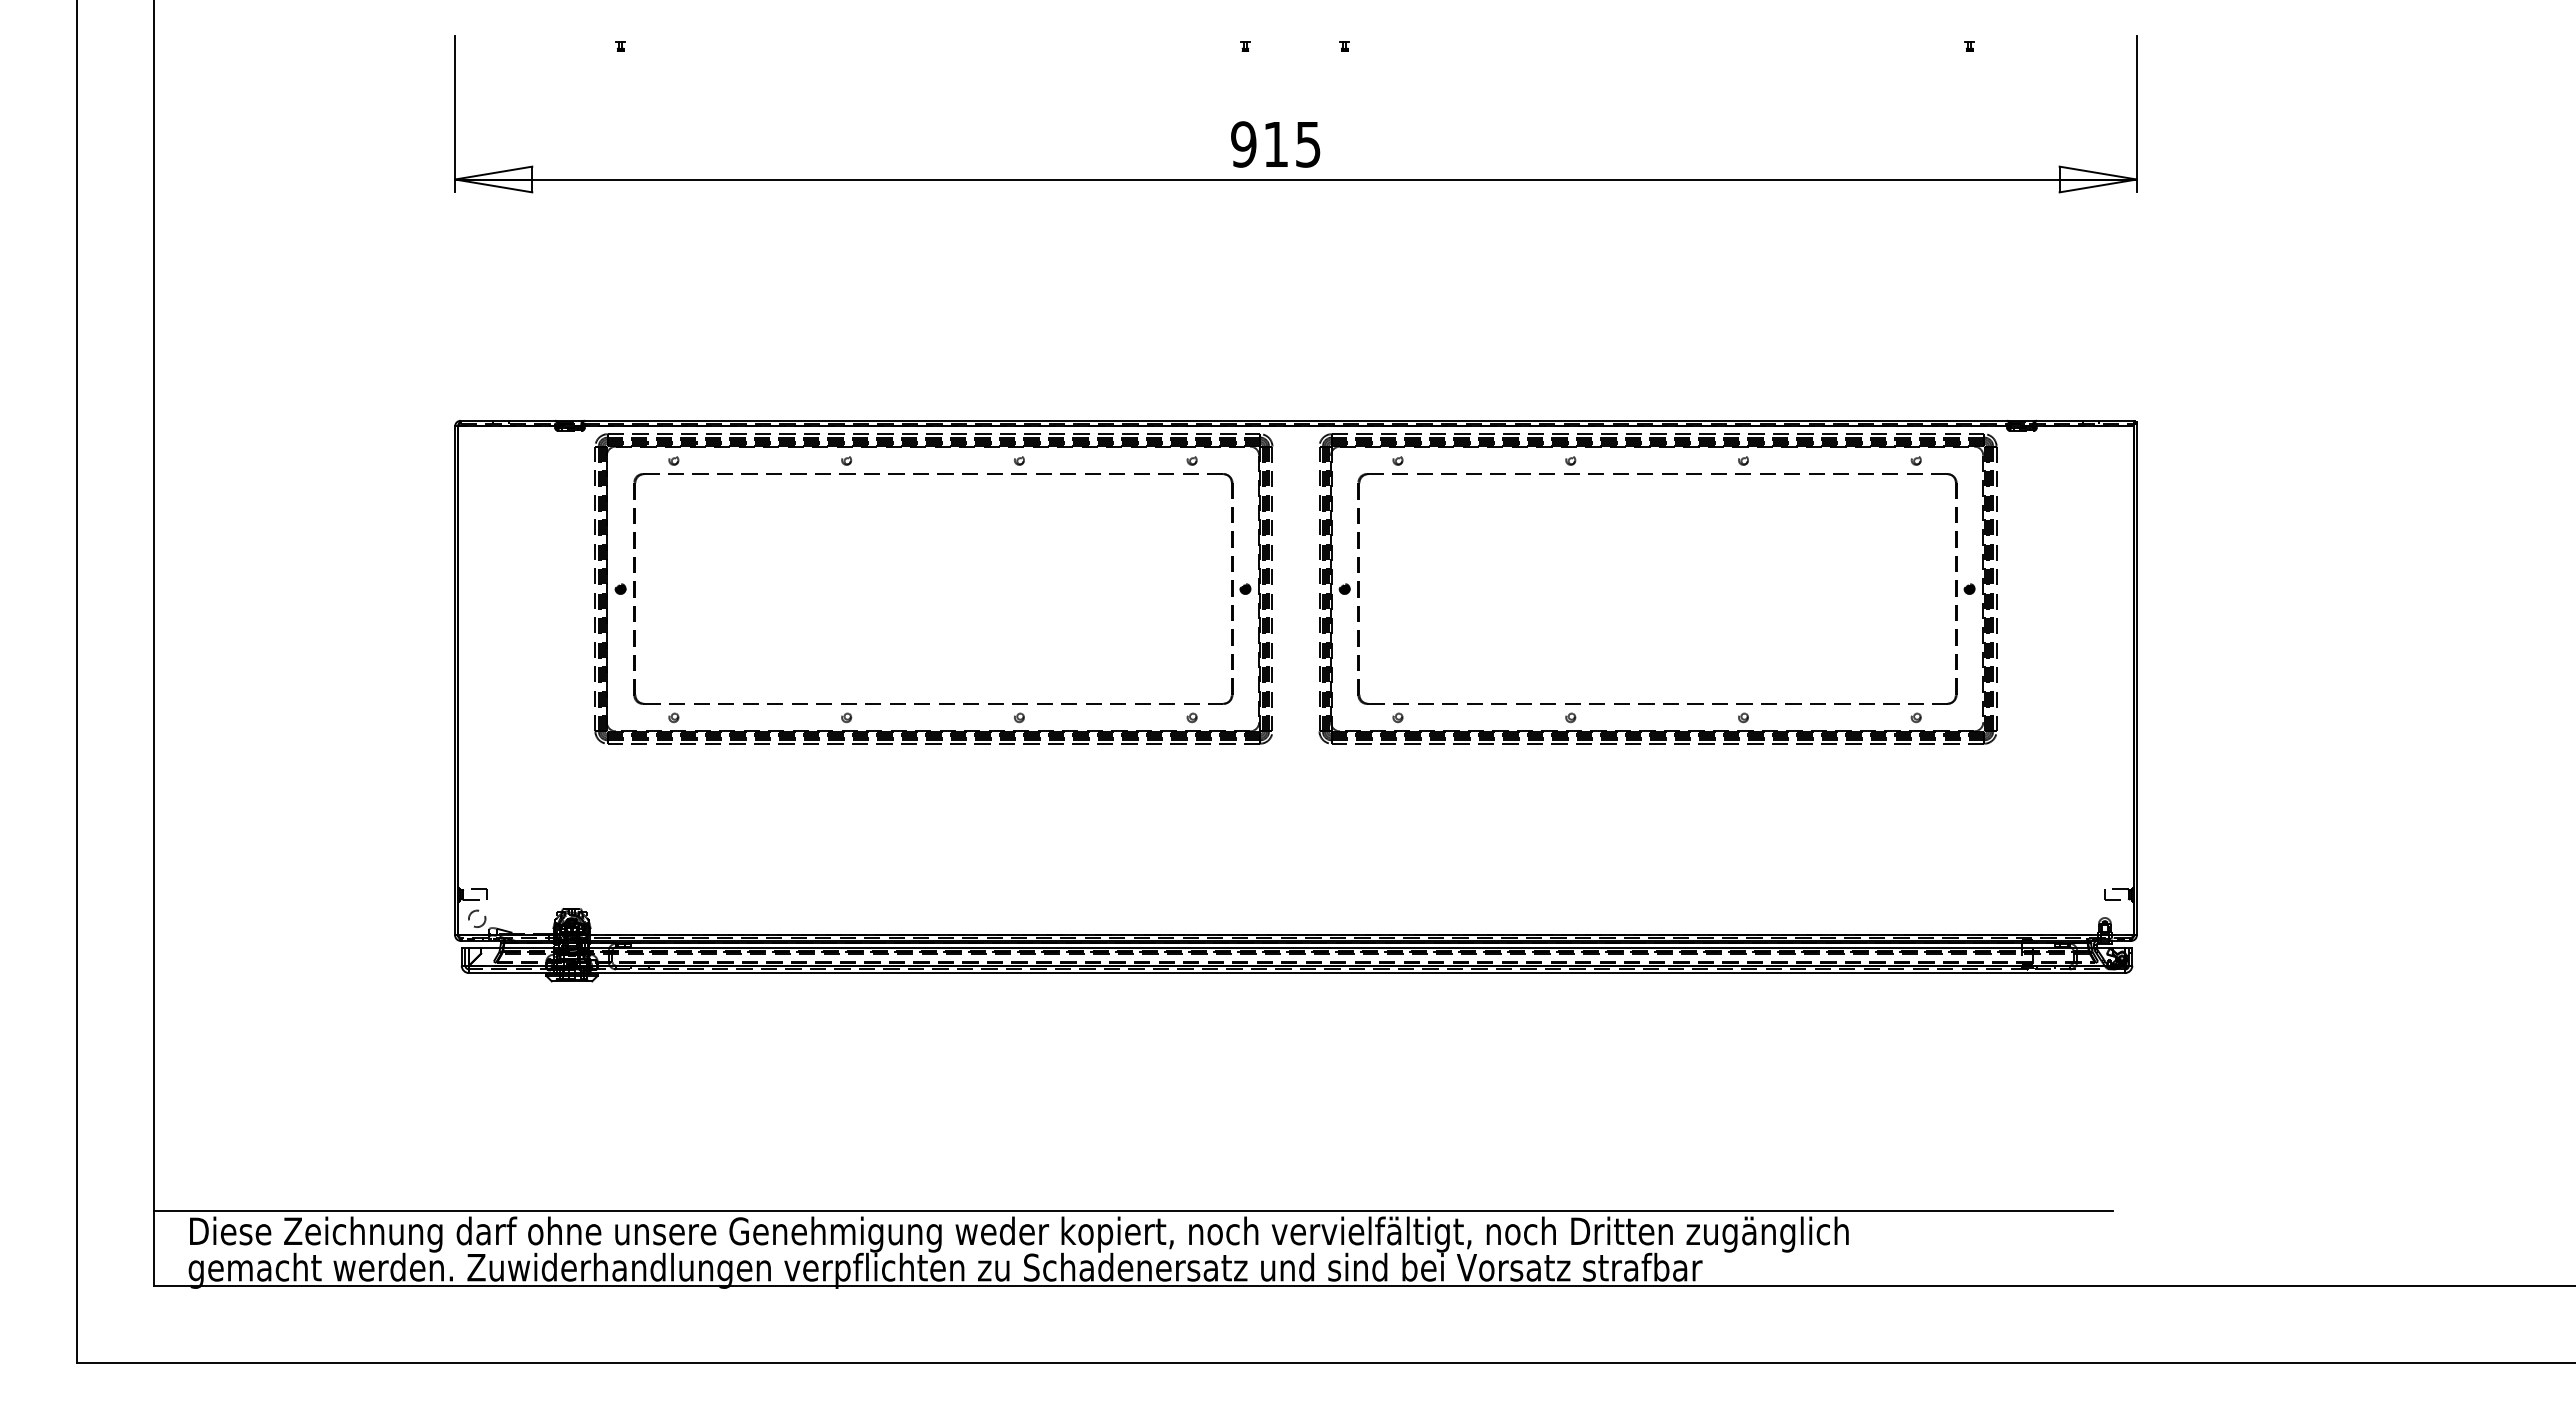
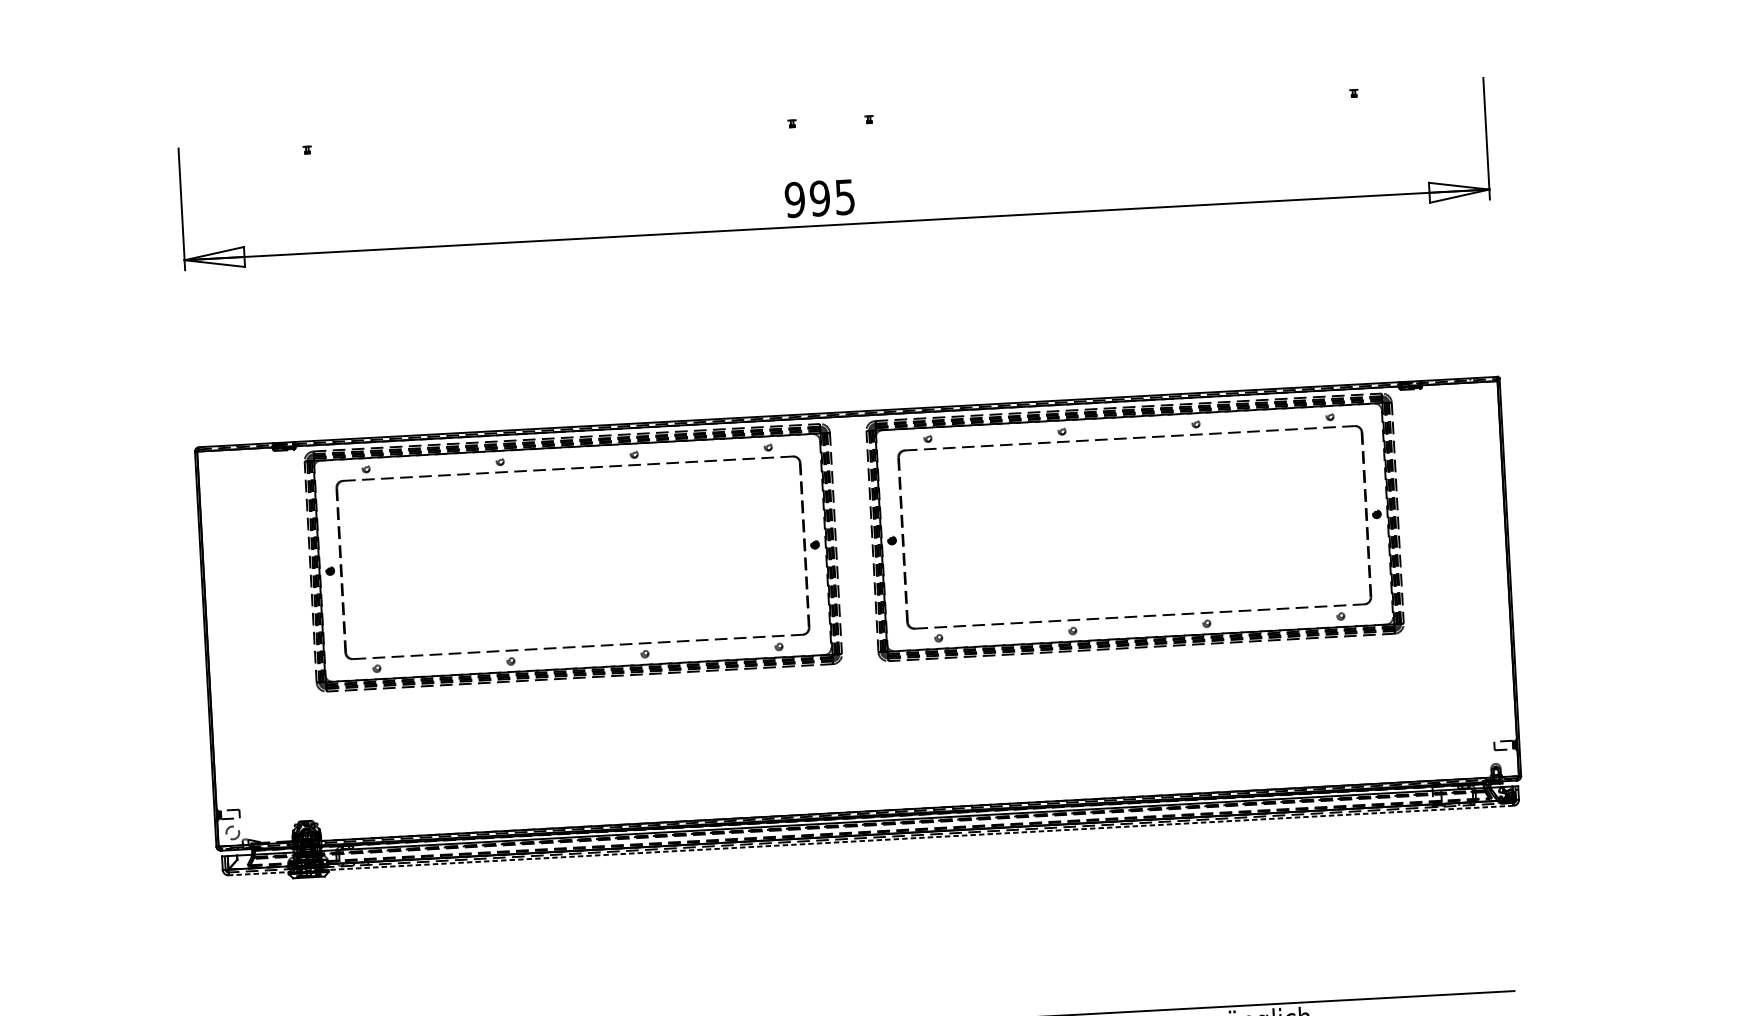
text: (1275, 144) -> (819, 198), 915 -> 995
line: (1297, 973) -> (871, 840), solid -> dashed

